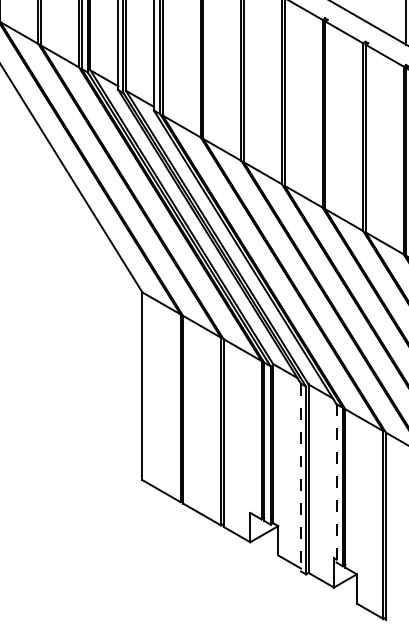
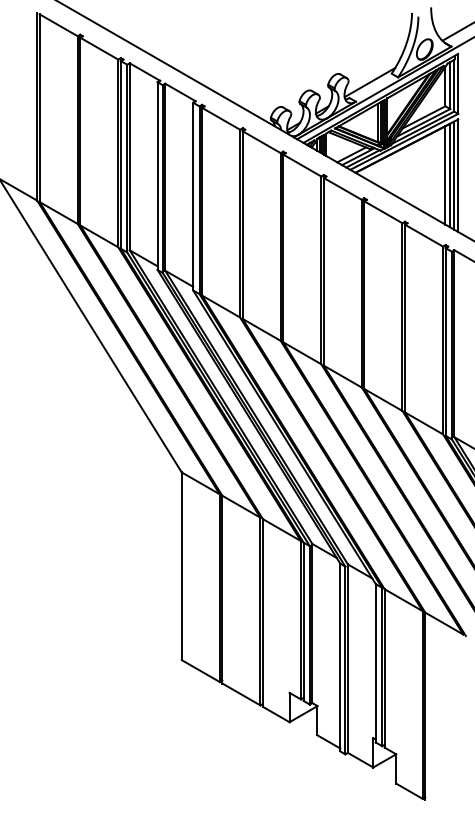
line: (301, 477) -> (340, 657), dashed -> solid
line: (336, 483) -> (375, 663), dashed -> solid

